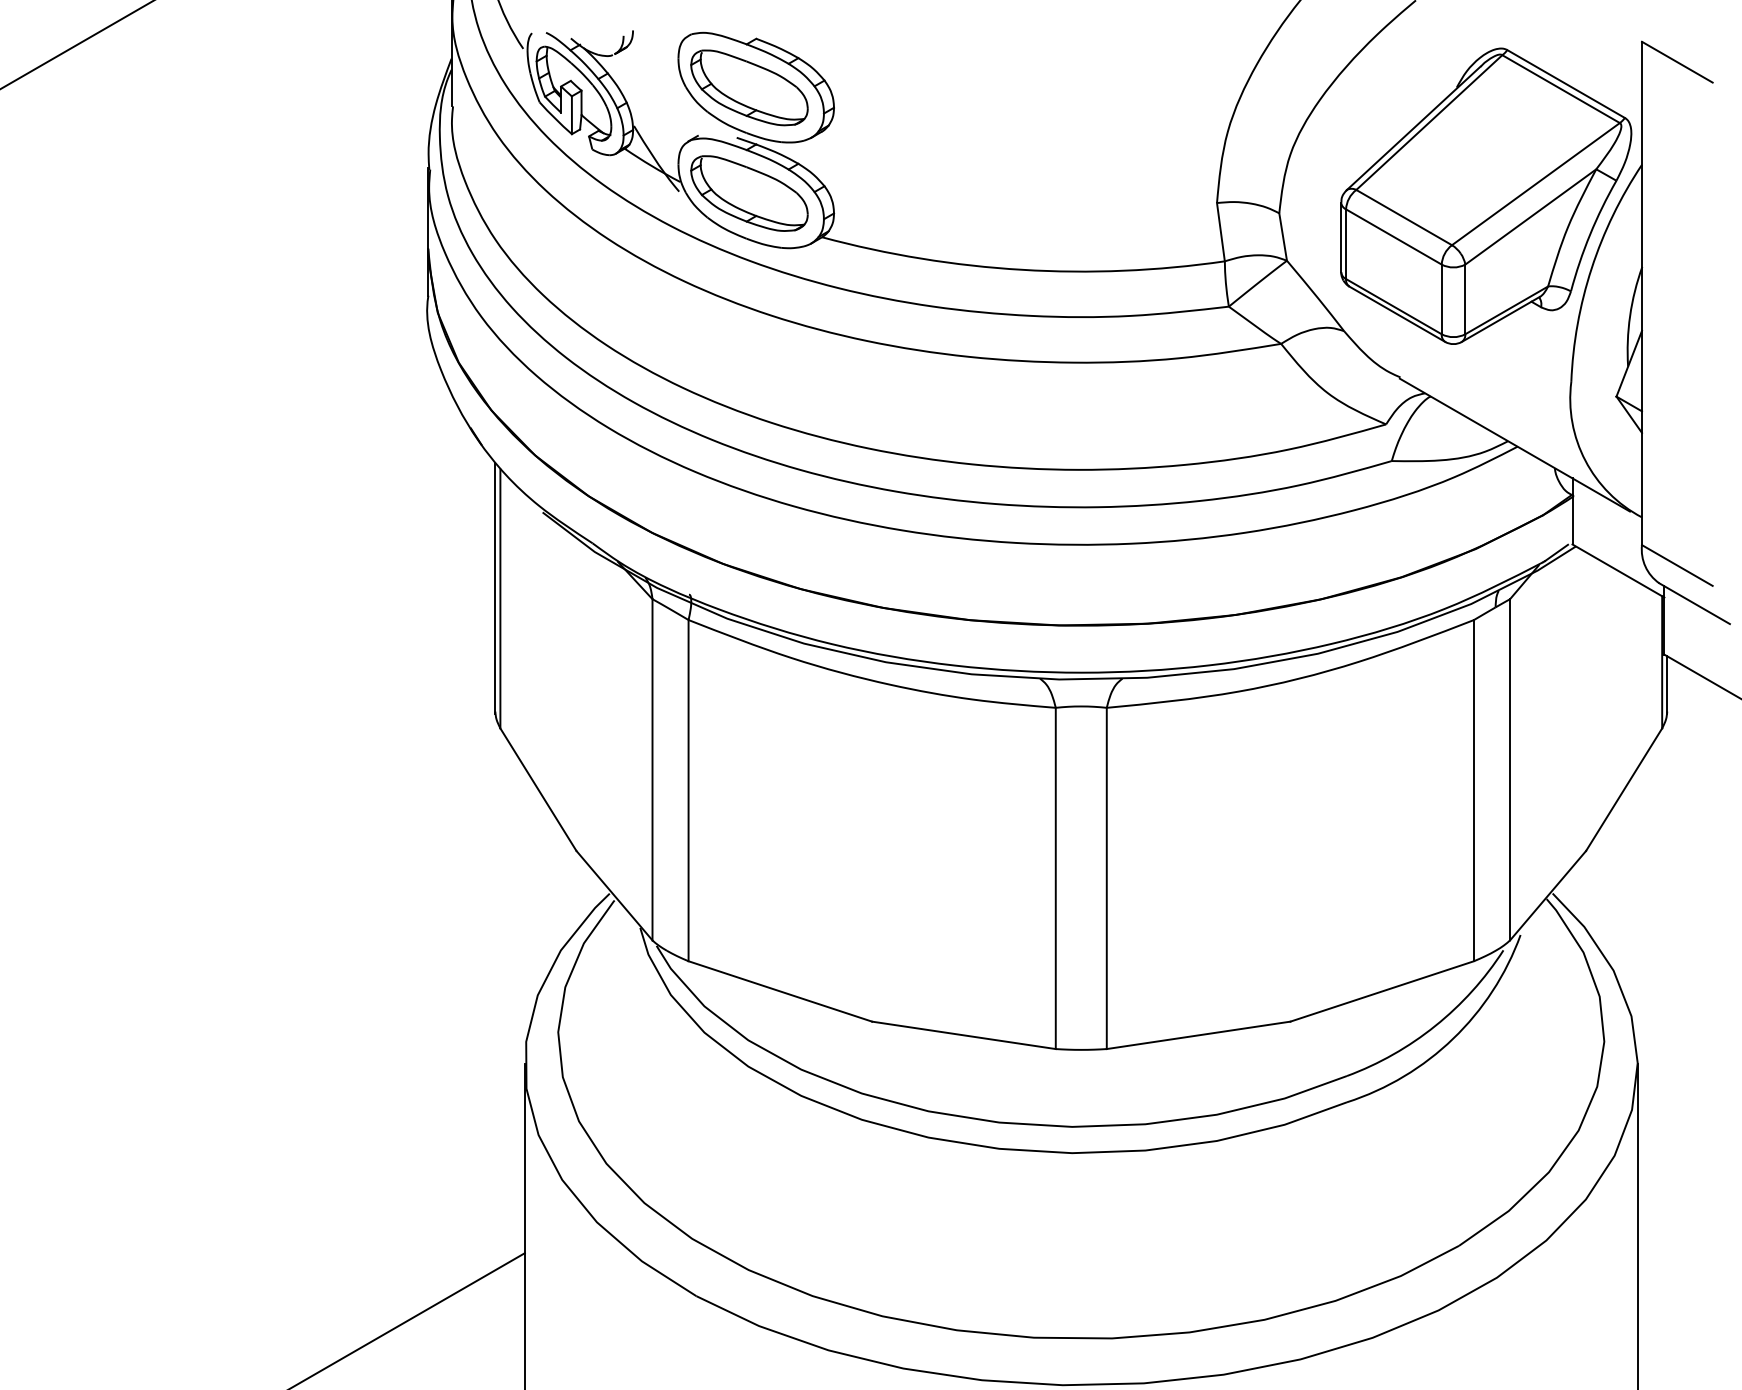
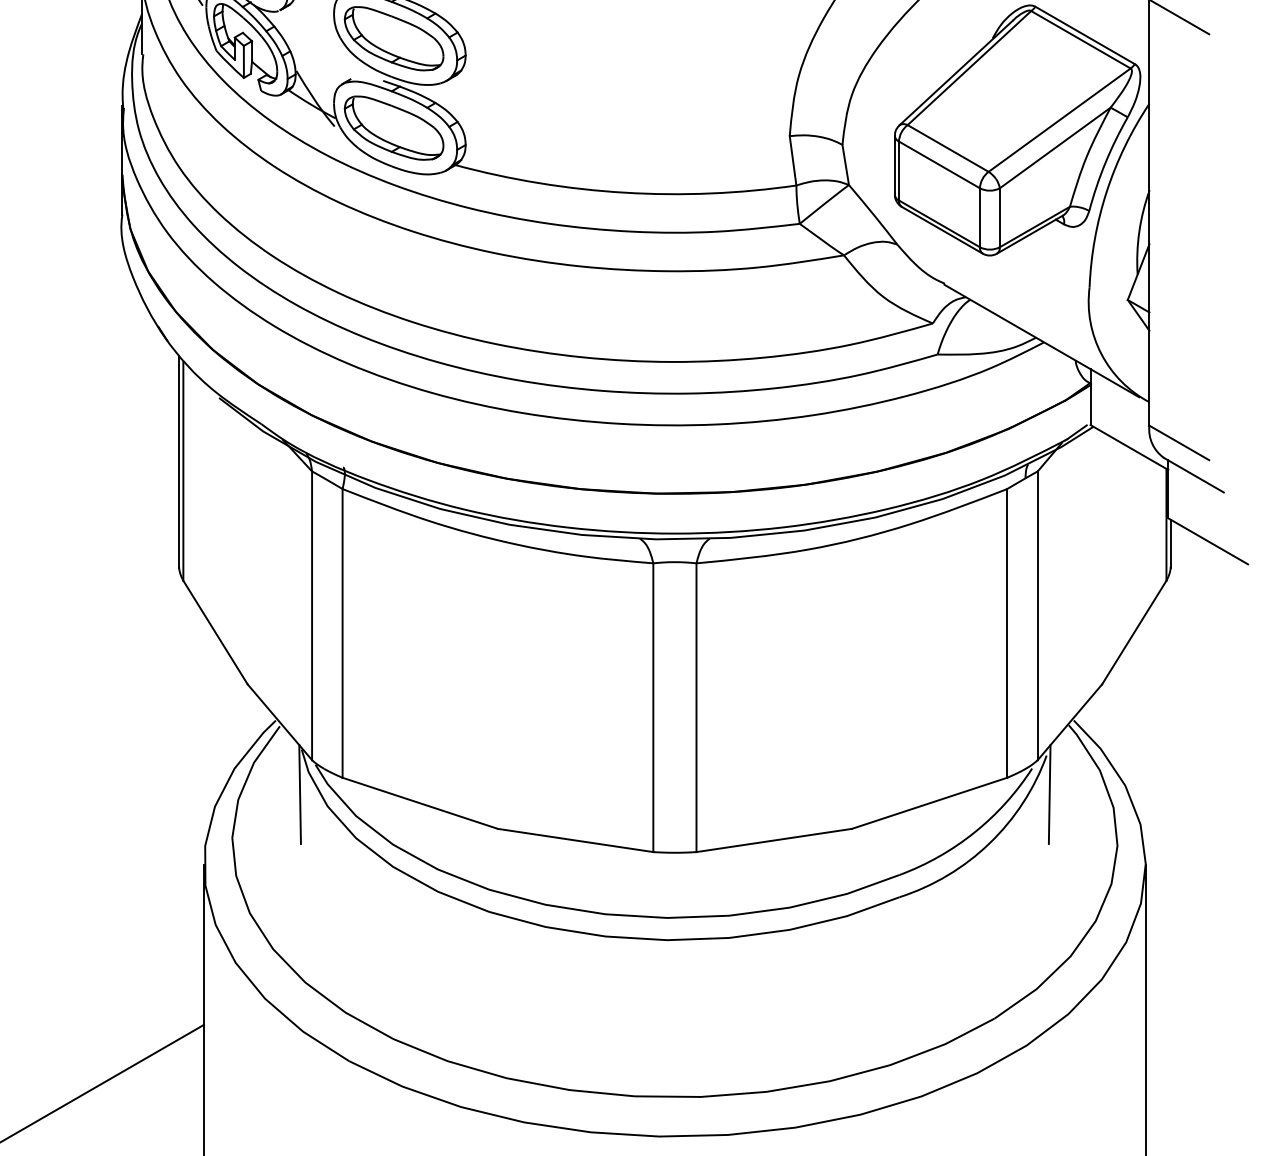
line: (638, 980) -> (300, 794), added
line: (1524, 980) -> (1049, 794), added

